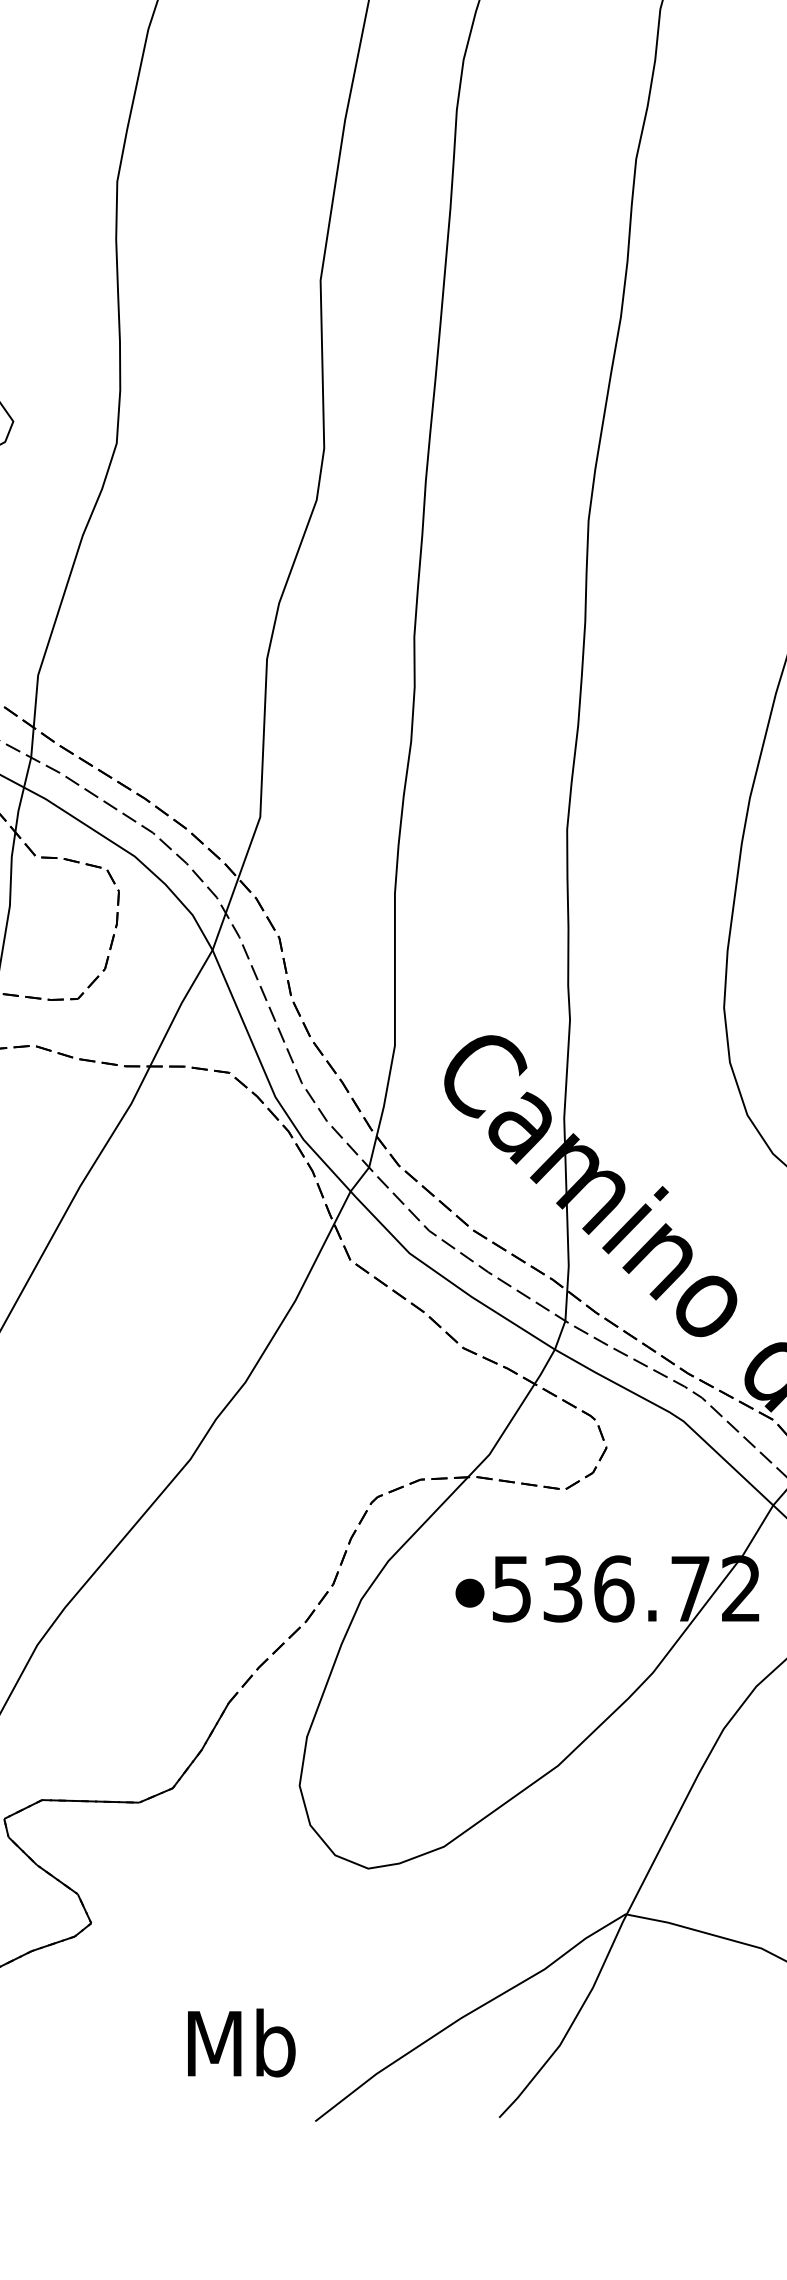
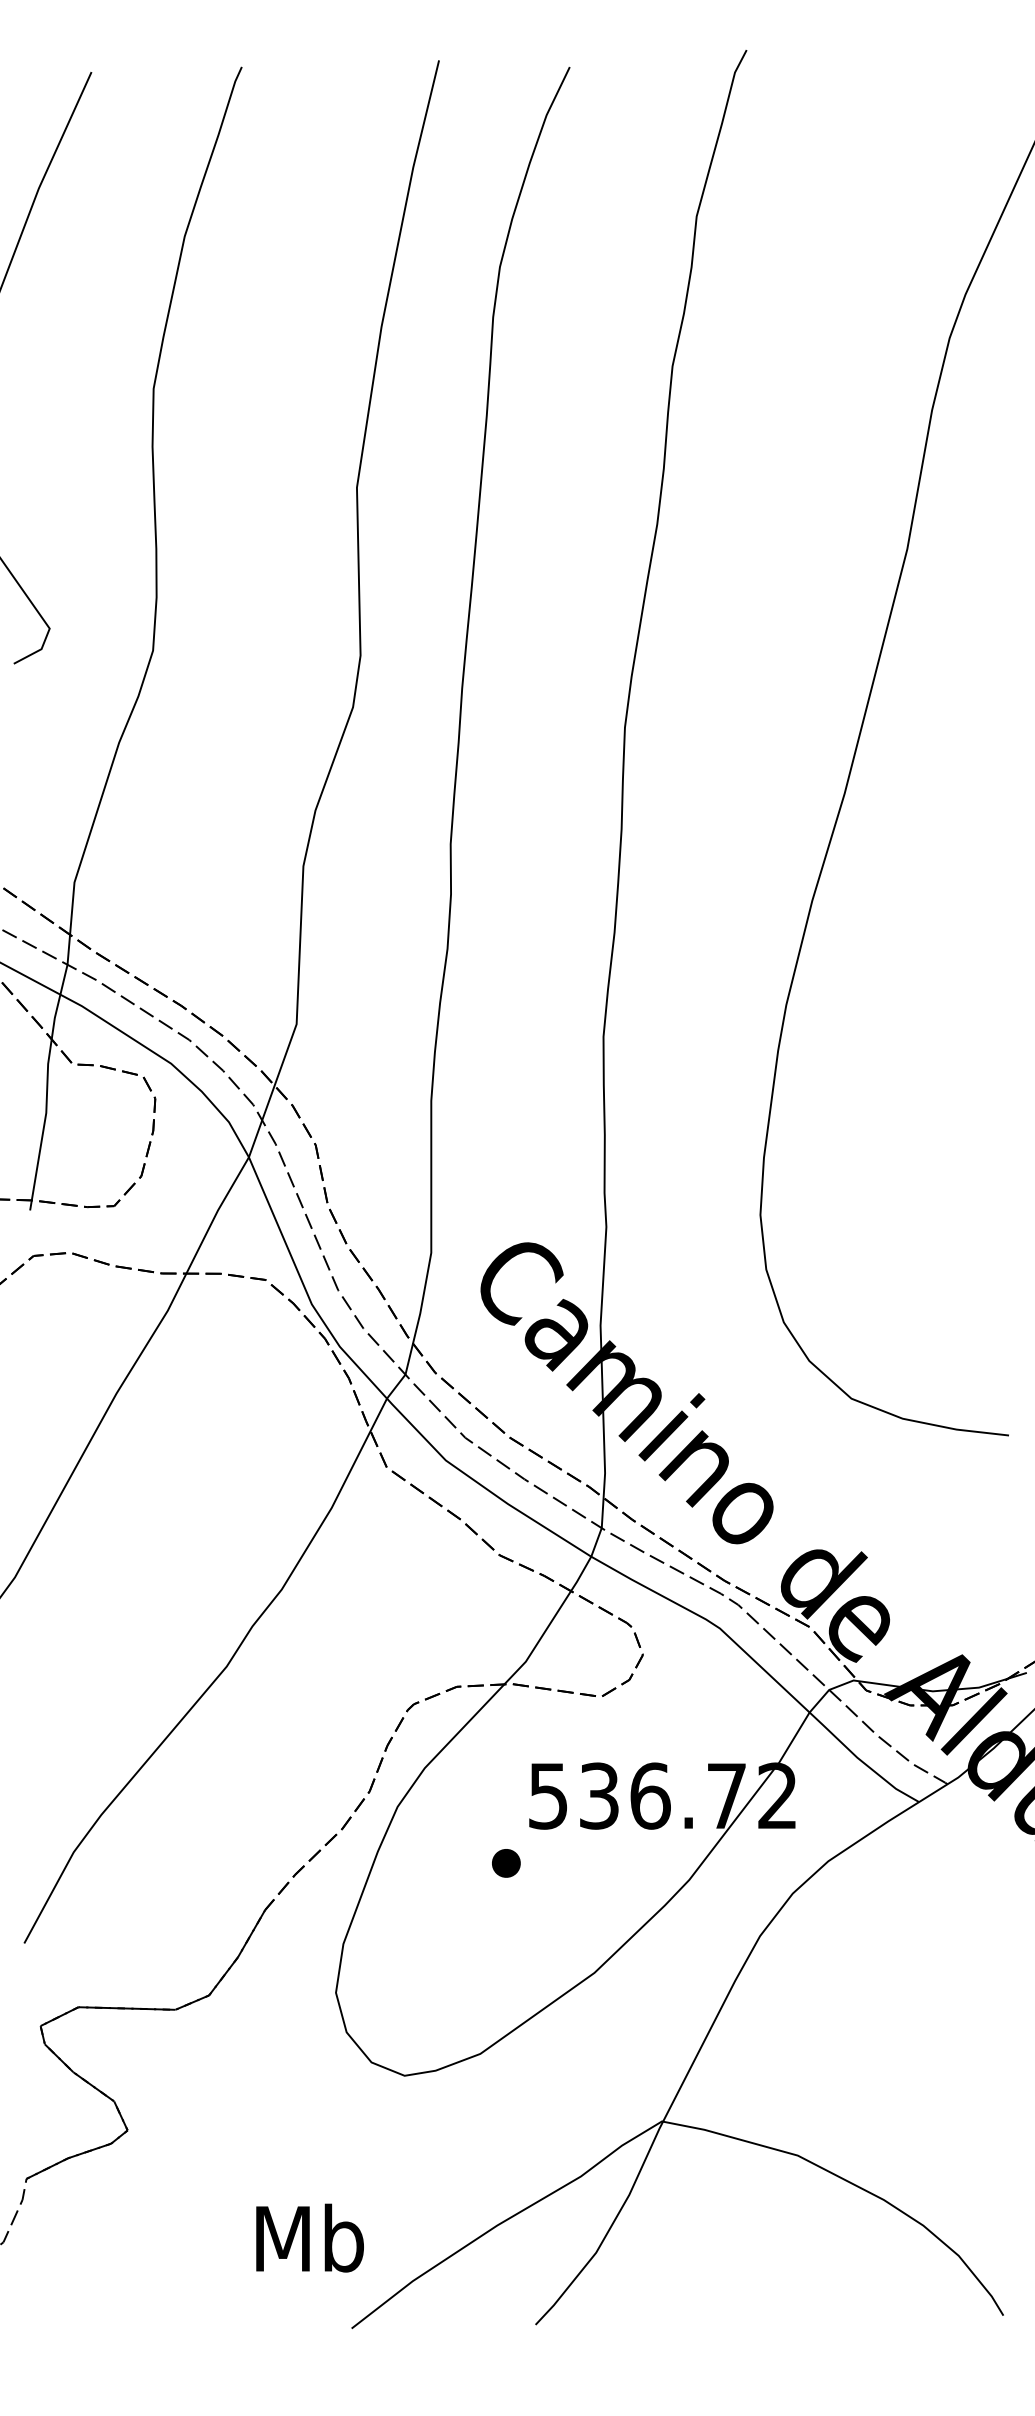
part: (470, 1593) -> (506, 1863), moved
text: (241, 2042) -> (309, 2237), moved

